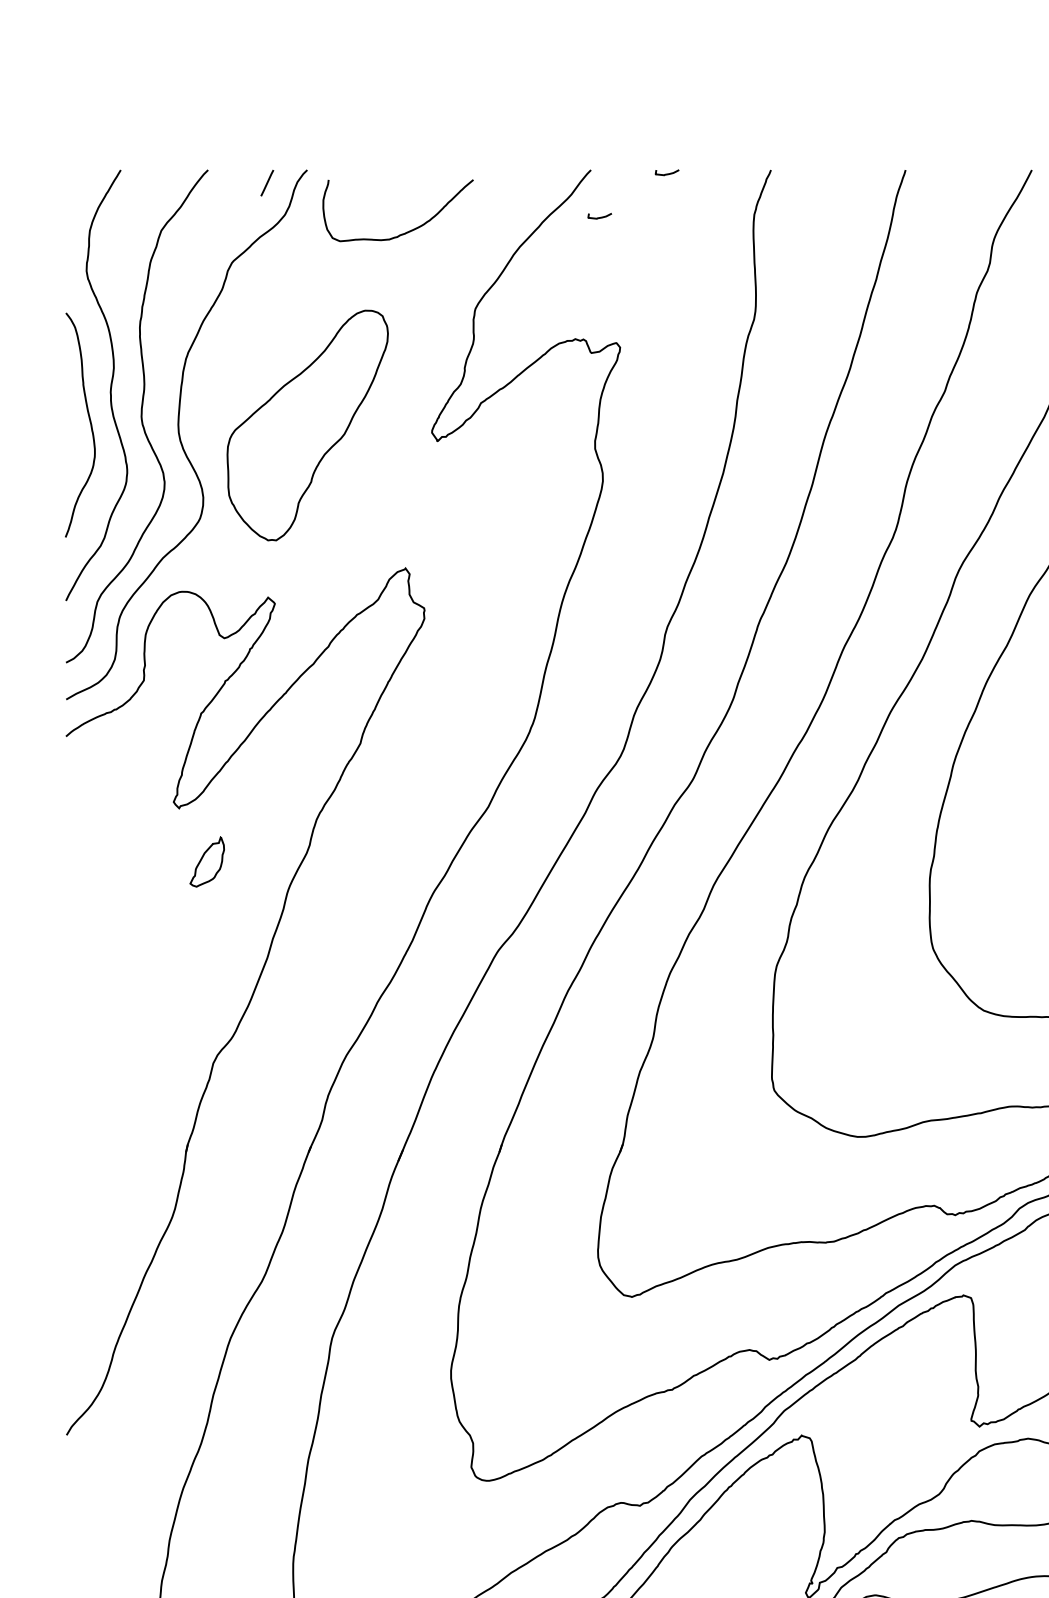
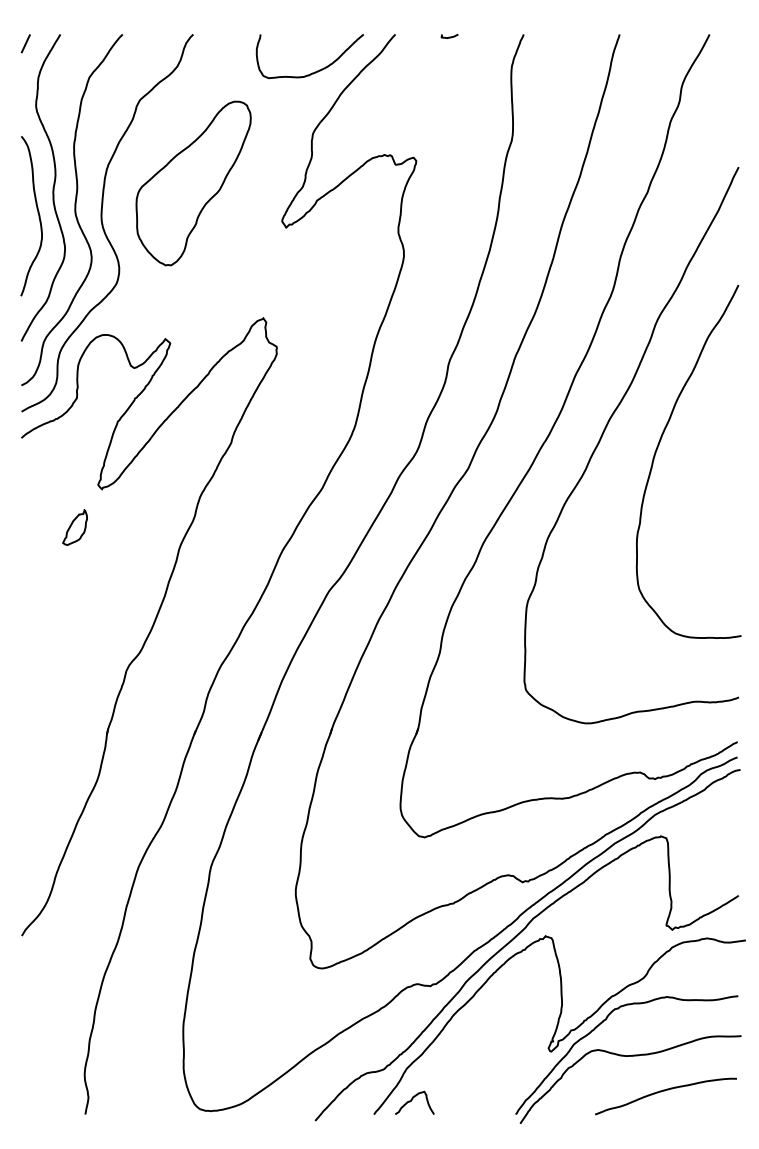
line: (266, 182) -> (25, 43), moved
curve: (599, 216) -> (401, 67), removed
curve: (408, 230) -> (317, 70), moved
part: (307, 425) -> (193, 183), moved
part: (206, 861) -> (74, 527), moved

